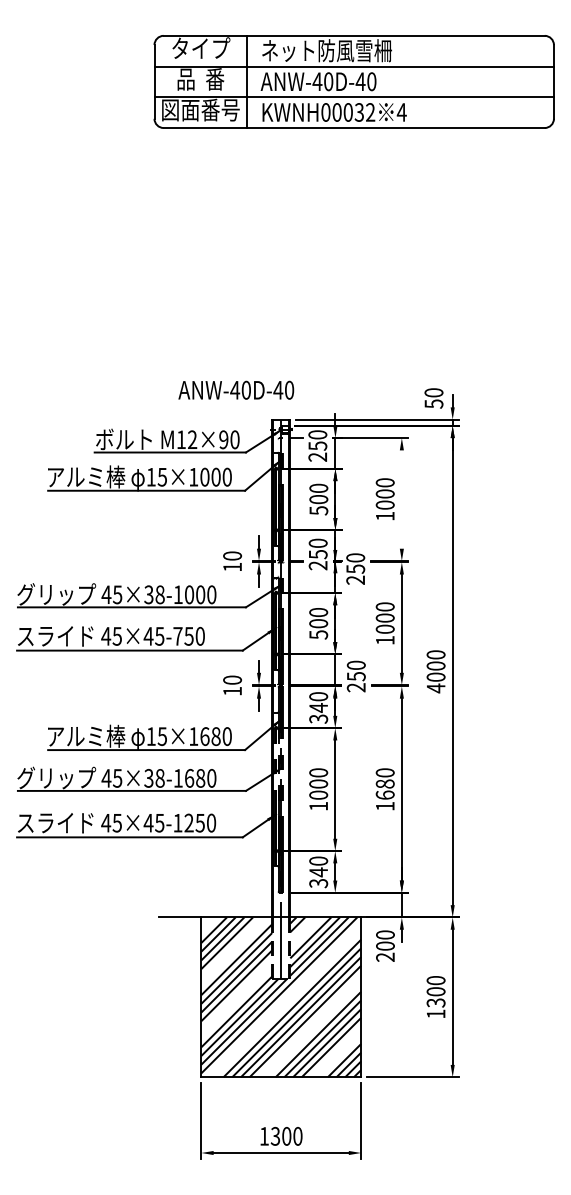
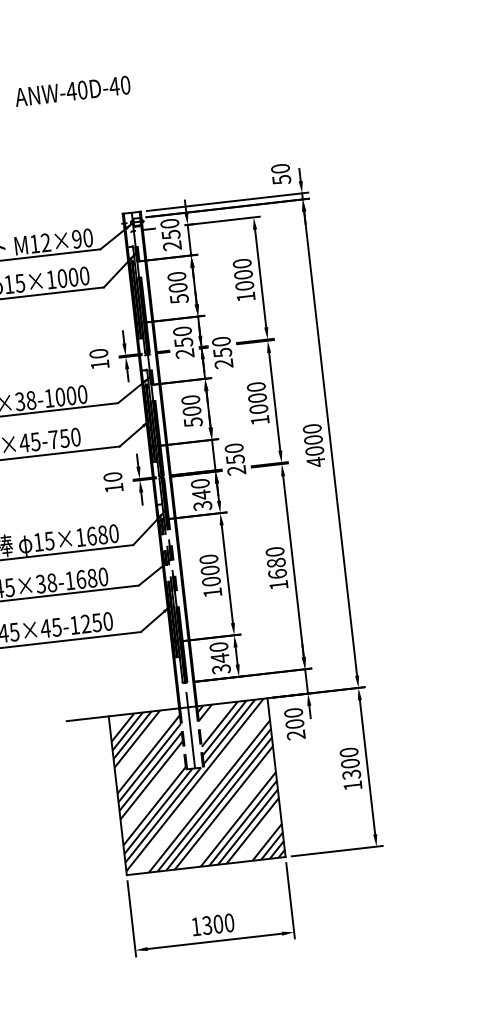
text: (236, 389) -> (72, 90), moved
line: (401, 499) -> (260, 278), added

